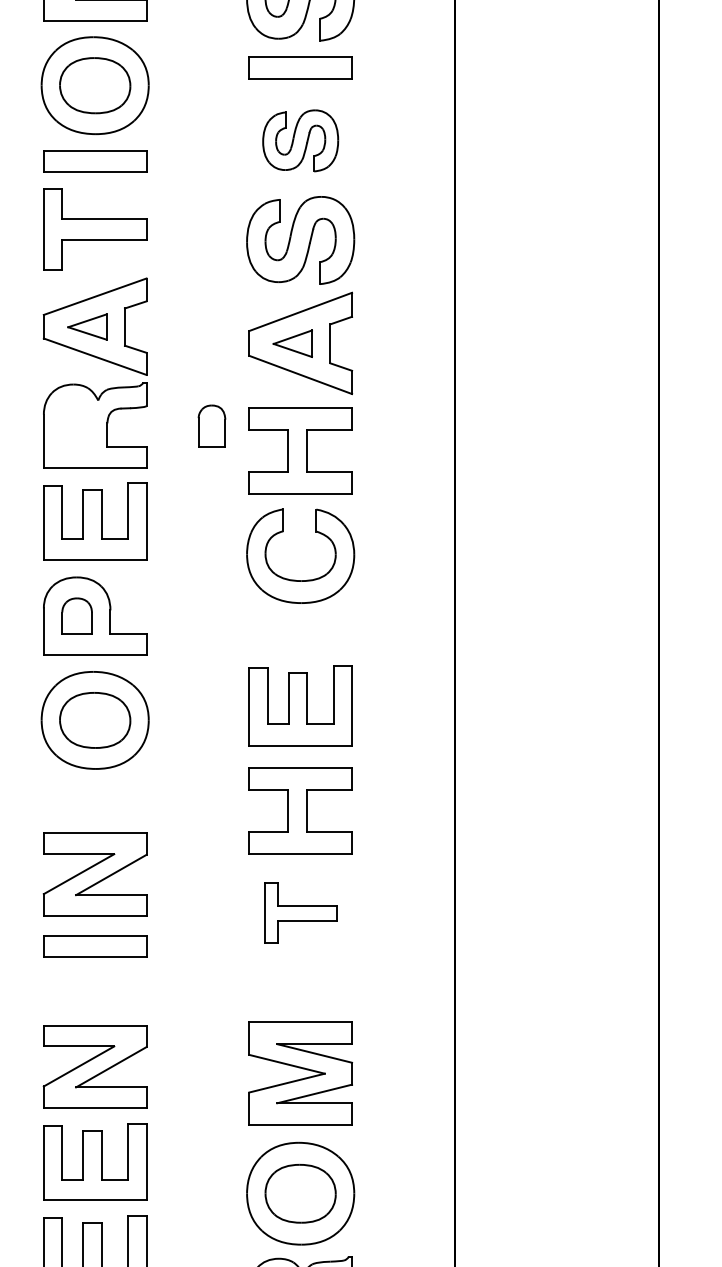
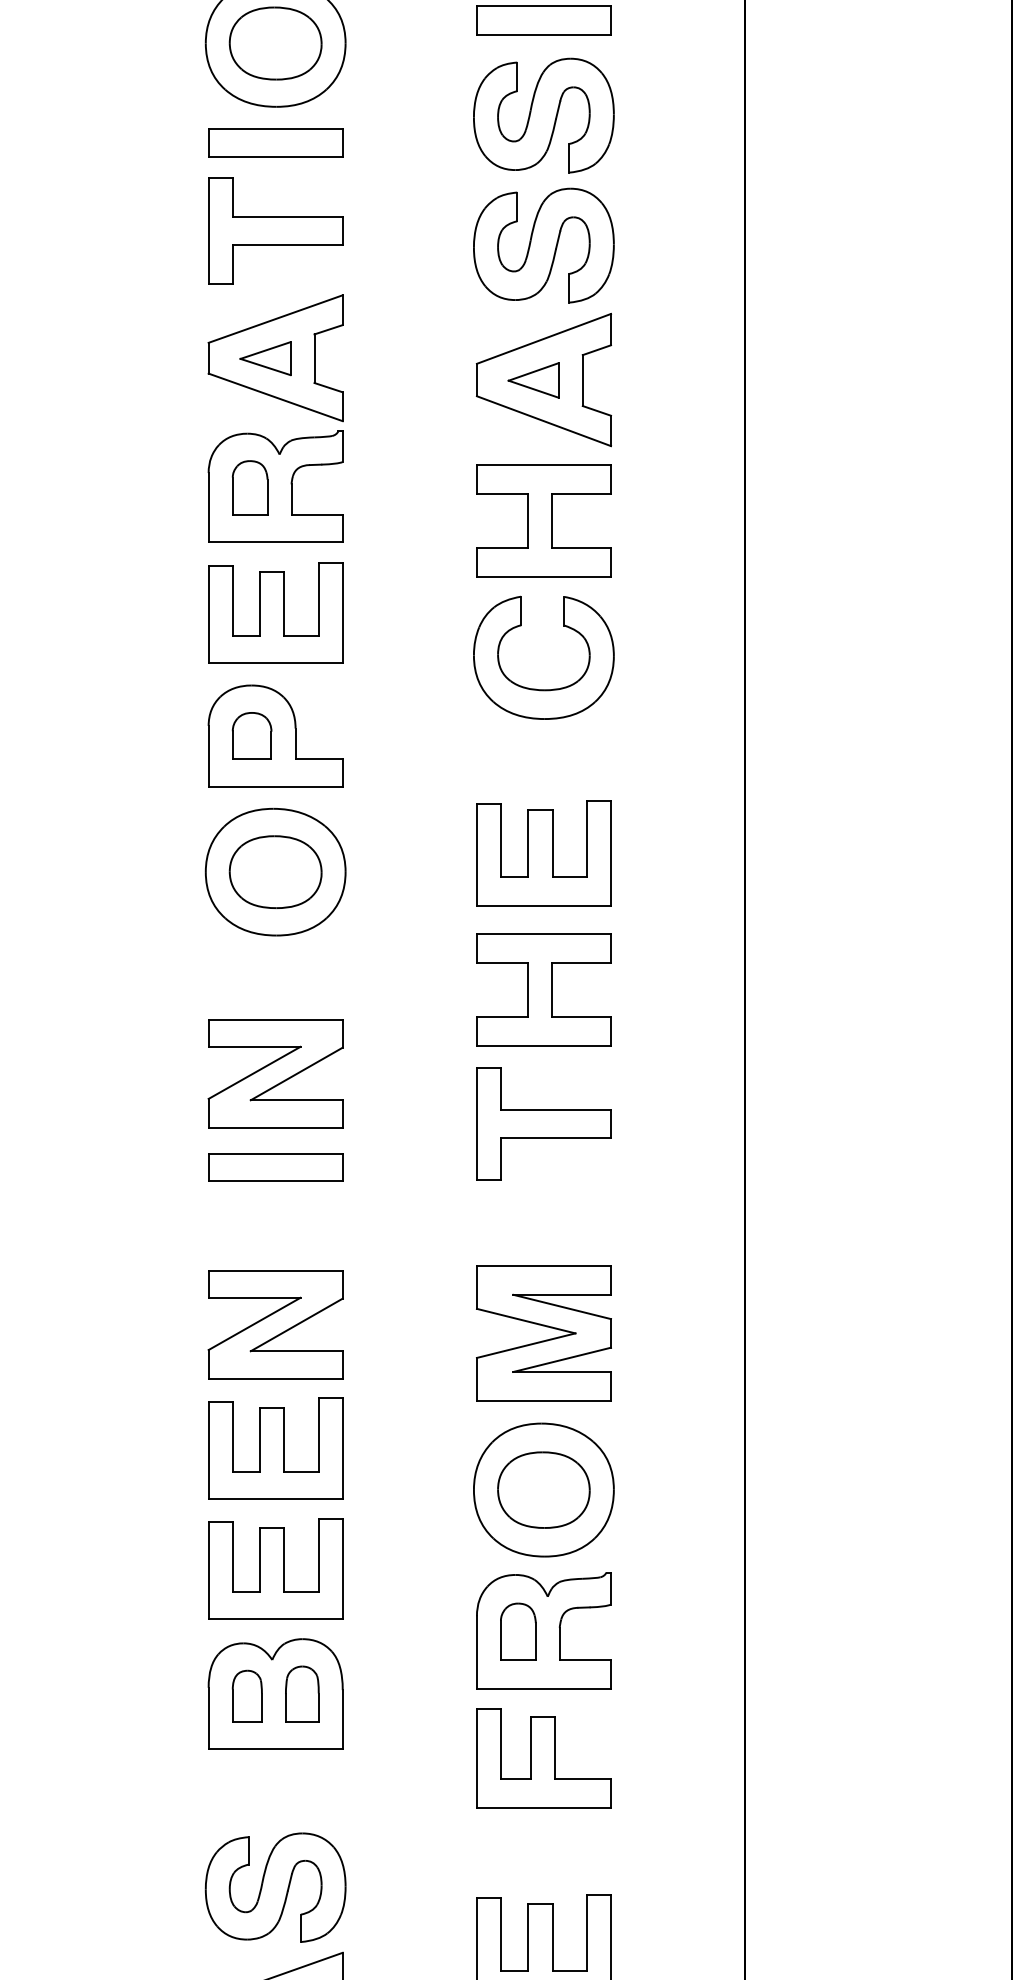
part: (300, 140) -> (543, 115), size x1.43
part: (211, 425) -> (249, 487), moved
part: (300, 912) -> (543, 1123), size x1.43

